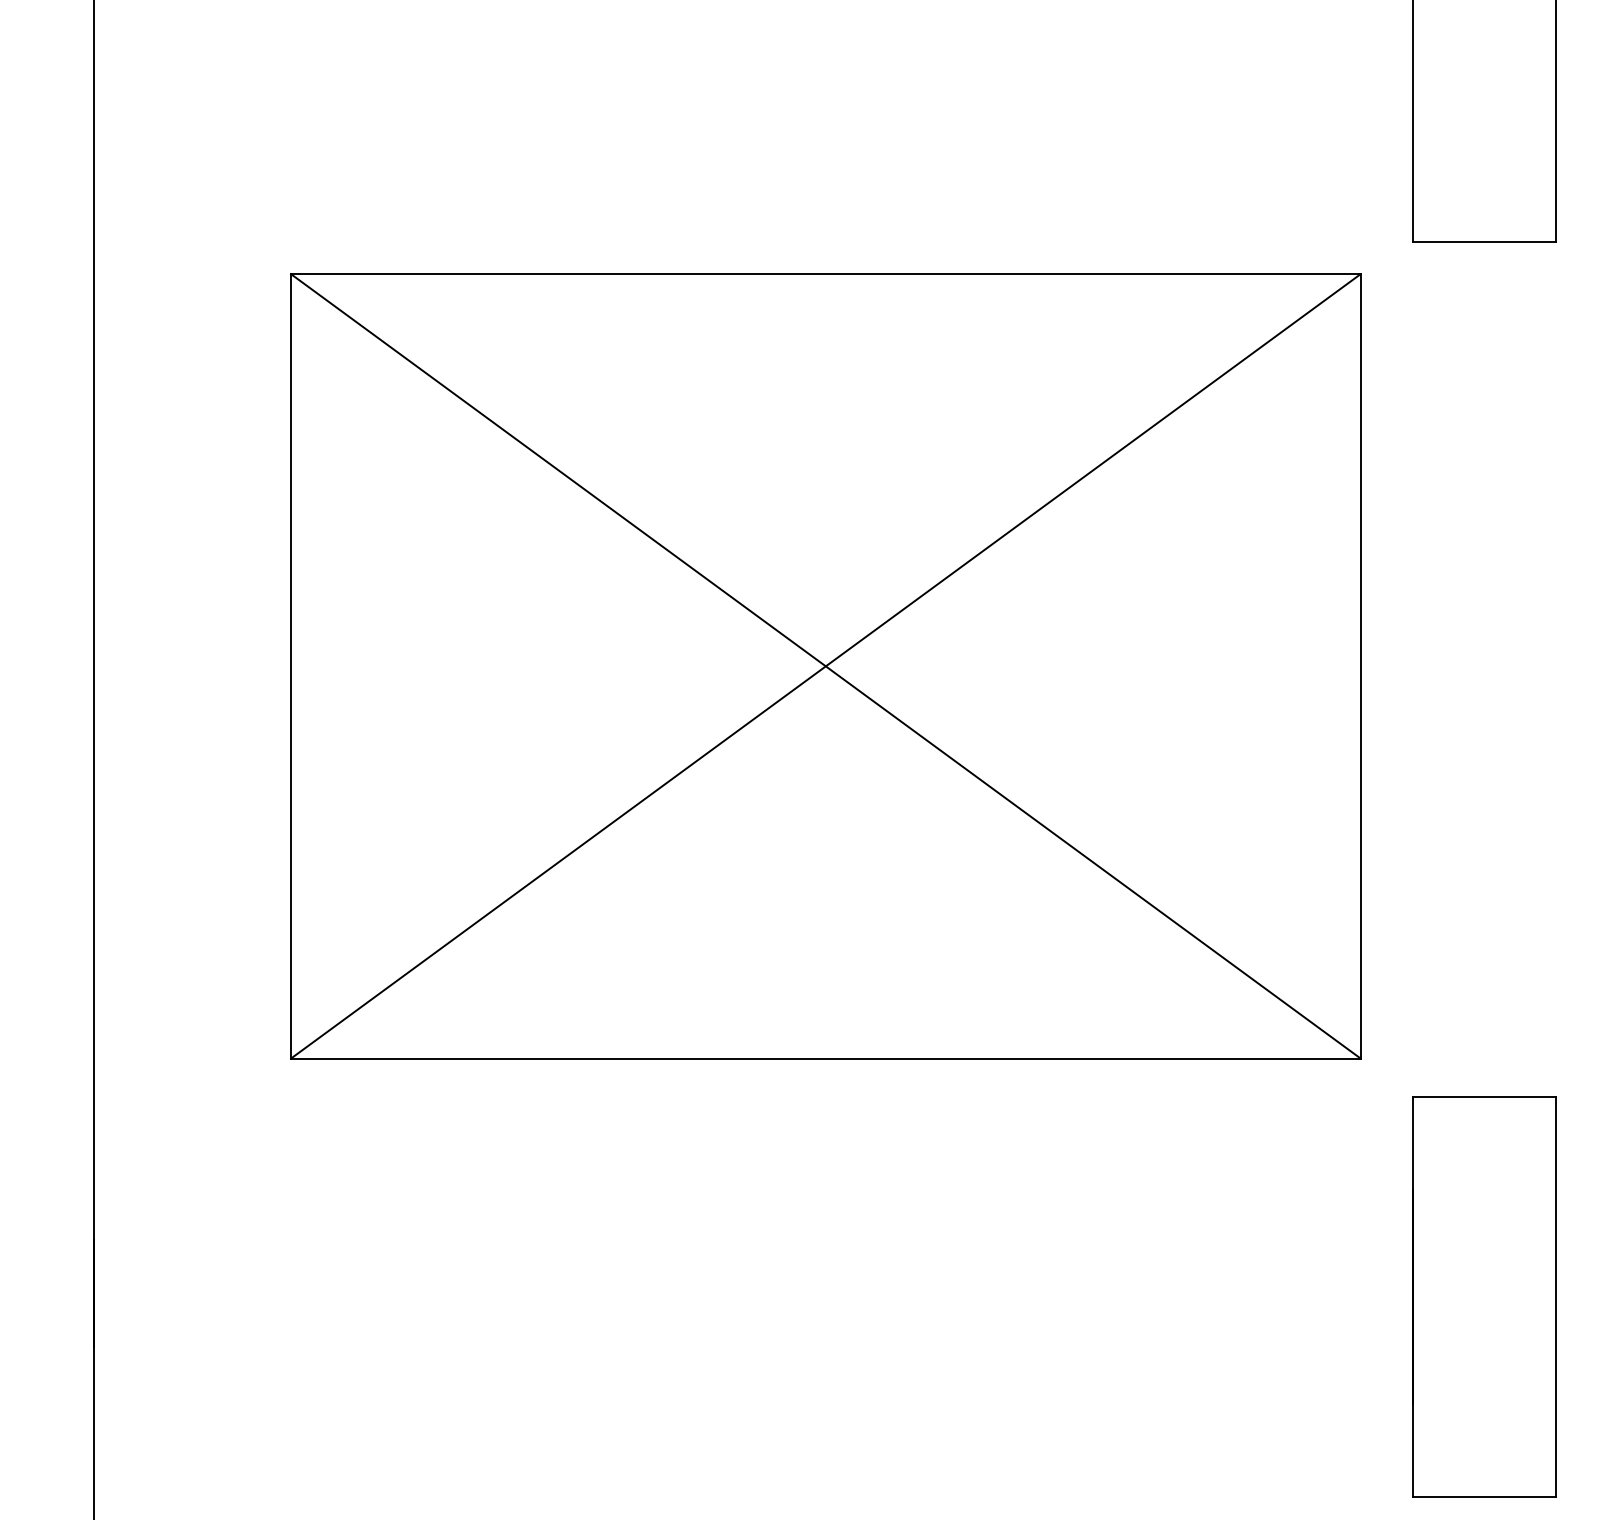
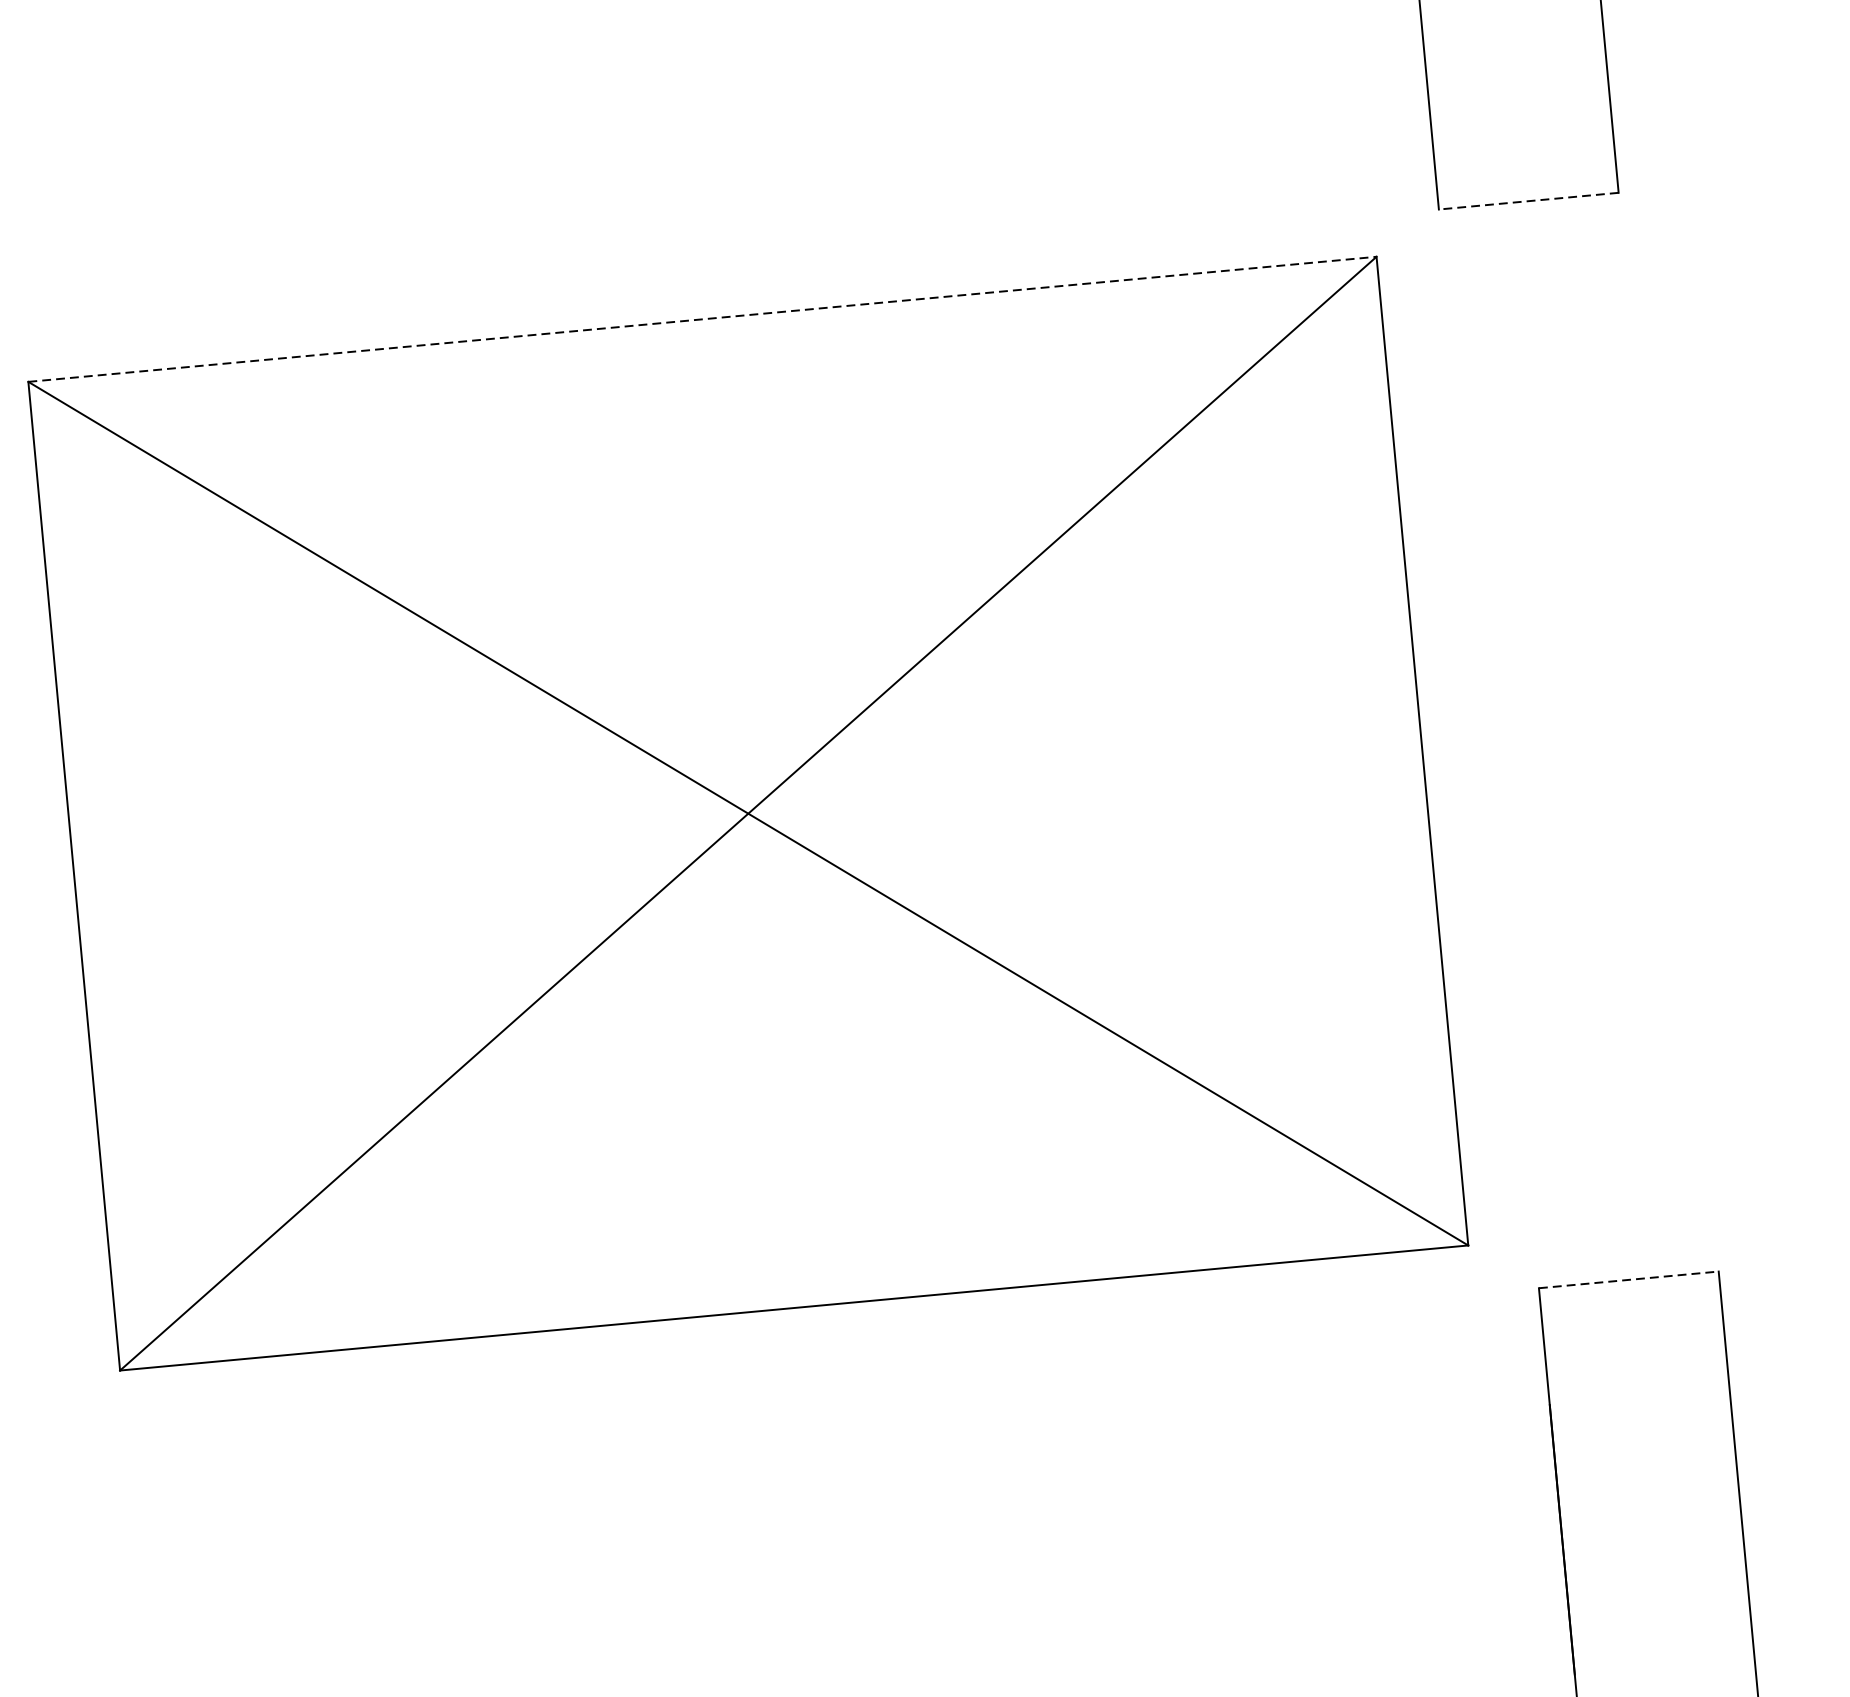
line: (1483, 241) -> (1527, 201), solid -> dashed
line: (825, 274) -> (702, 319), solid -> dashed
line: (1484, 1097) -> (1629, 1280), solid -> dashed

